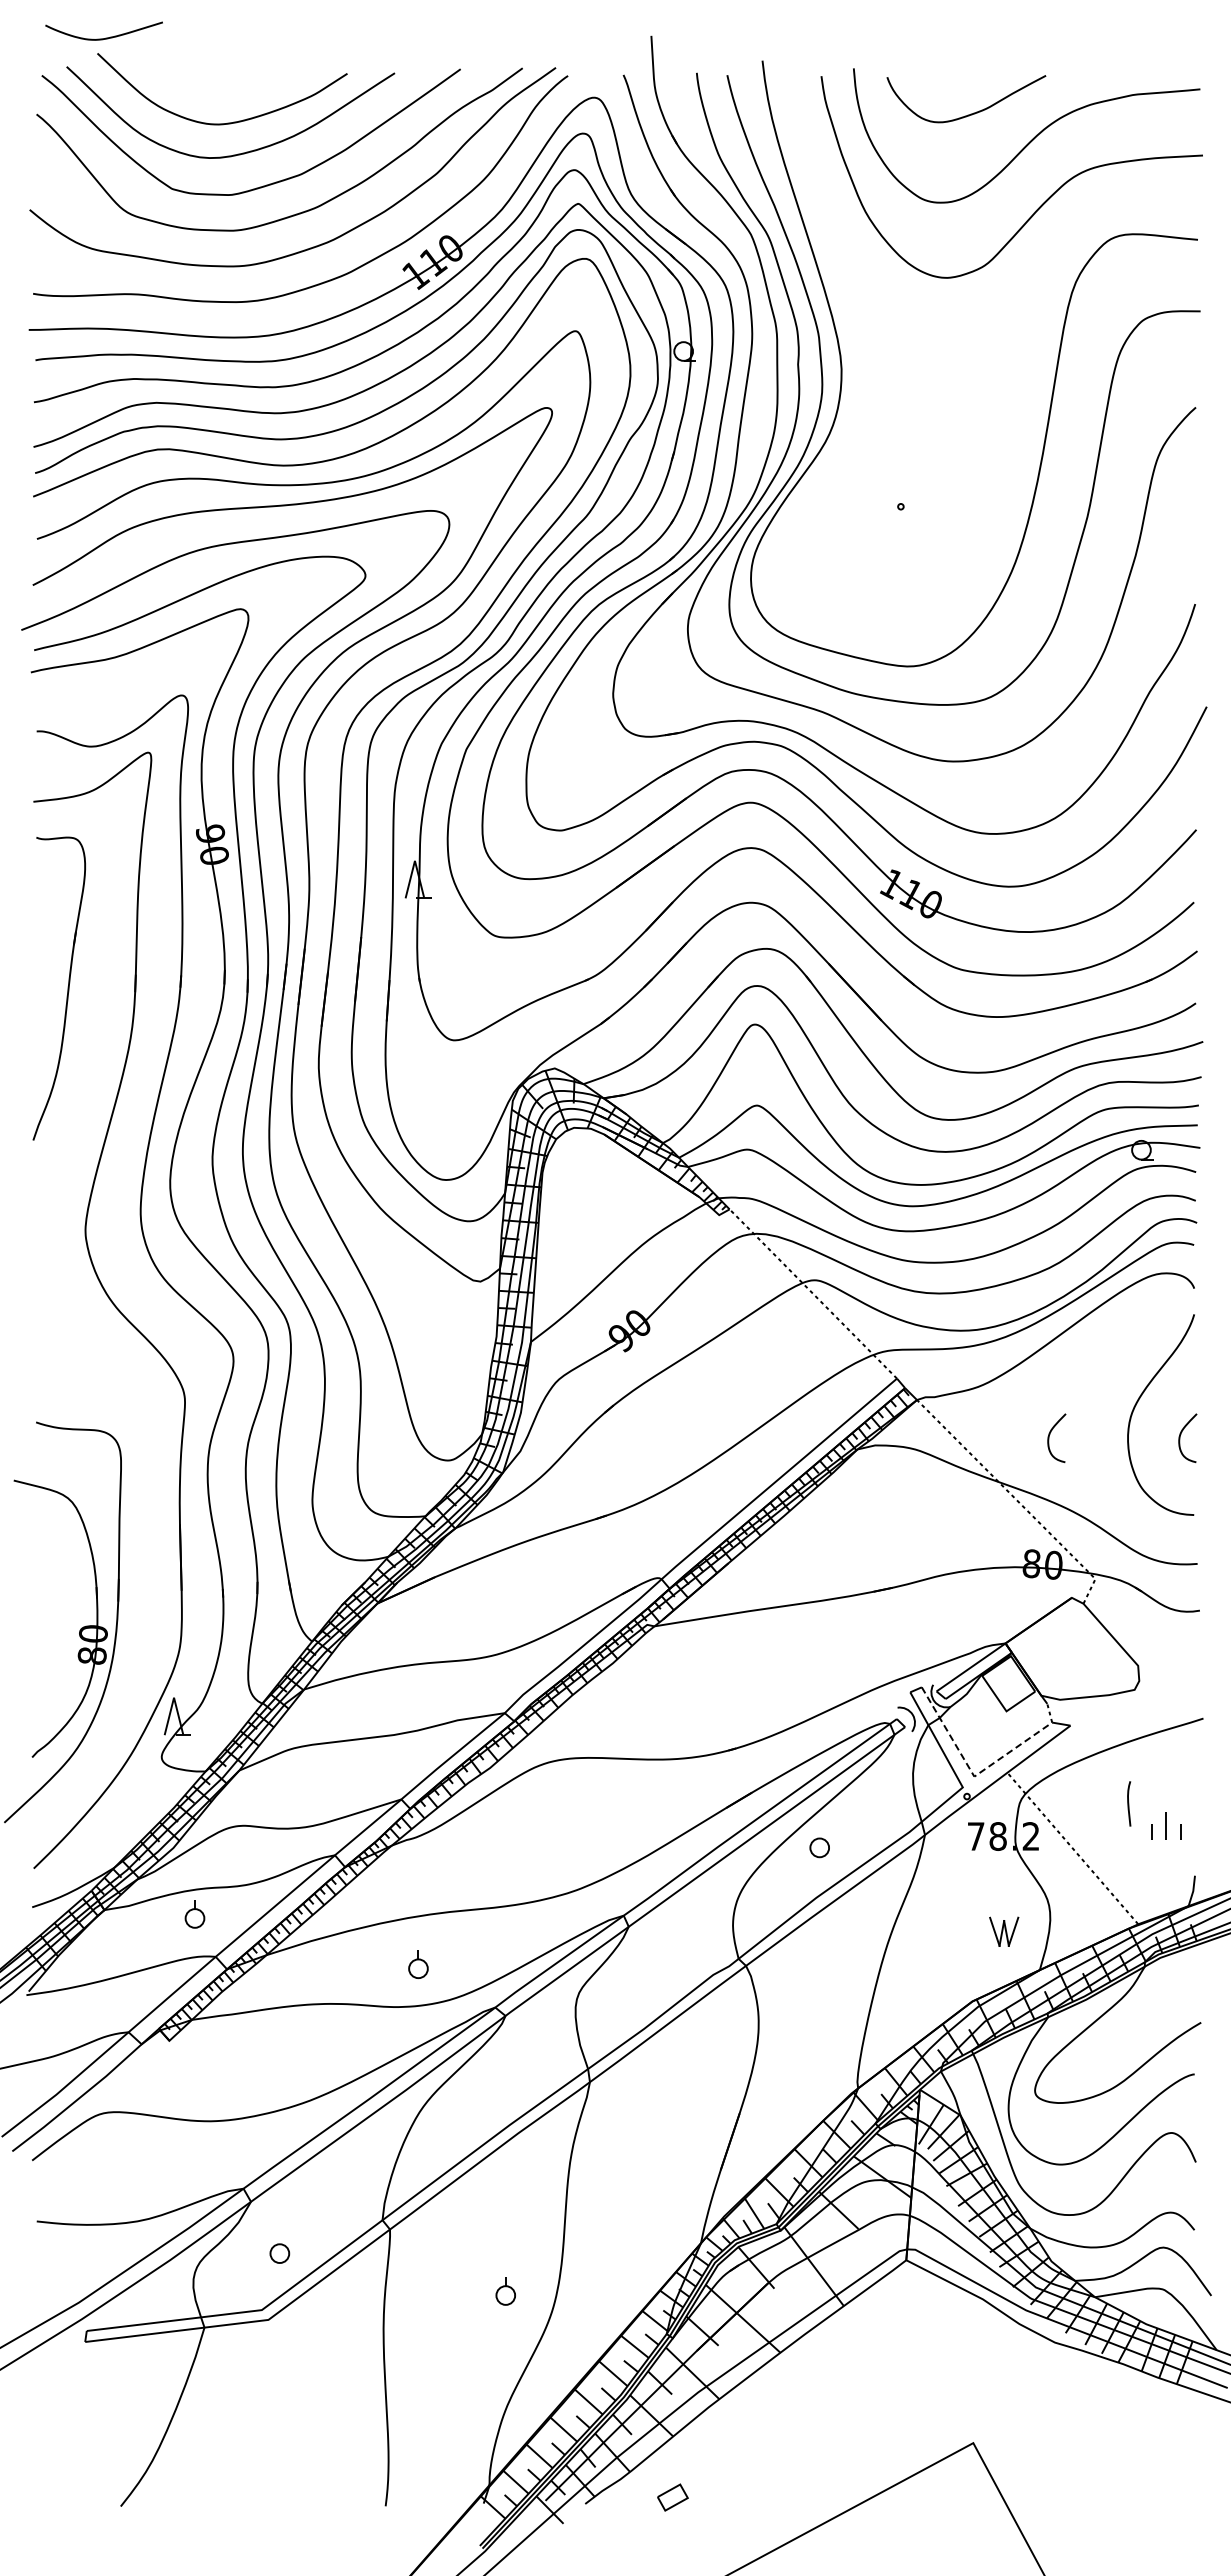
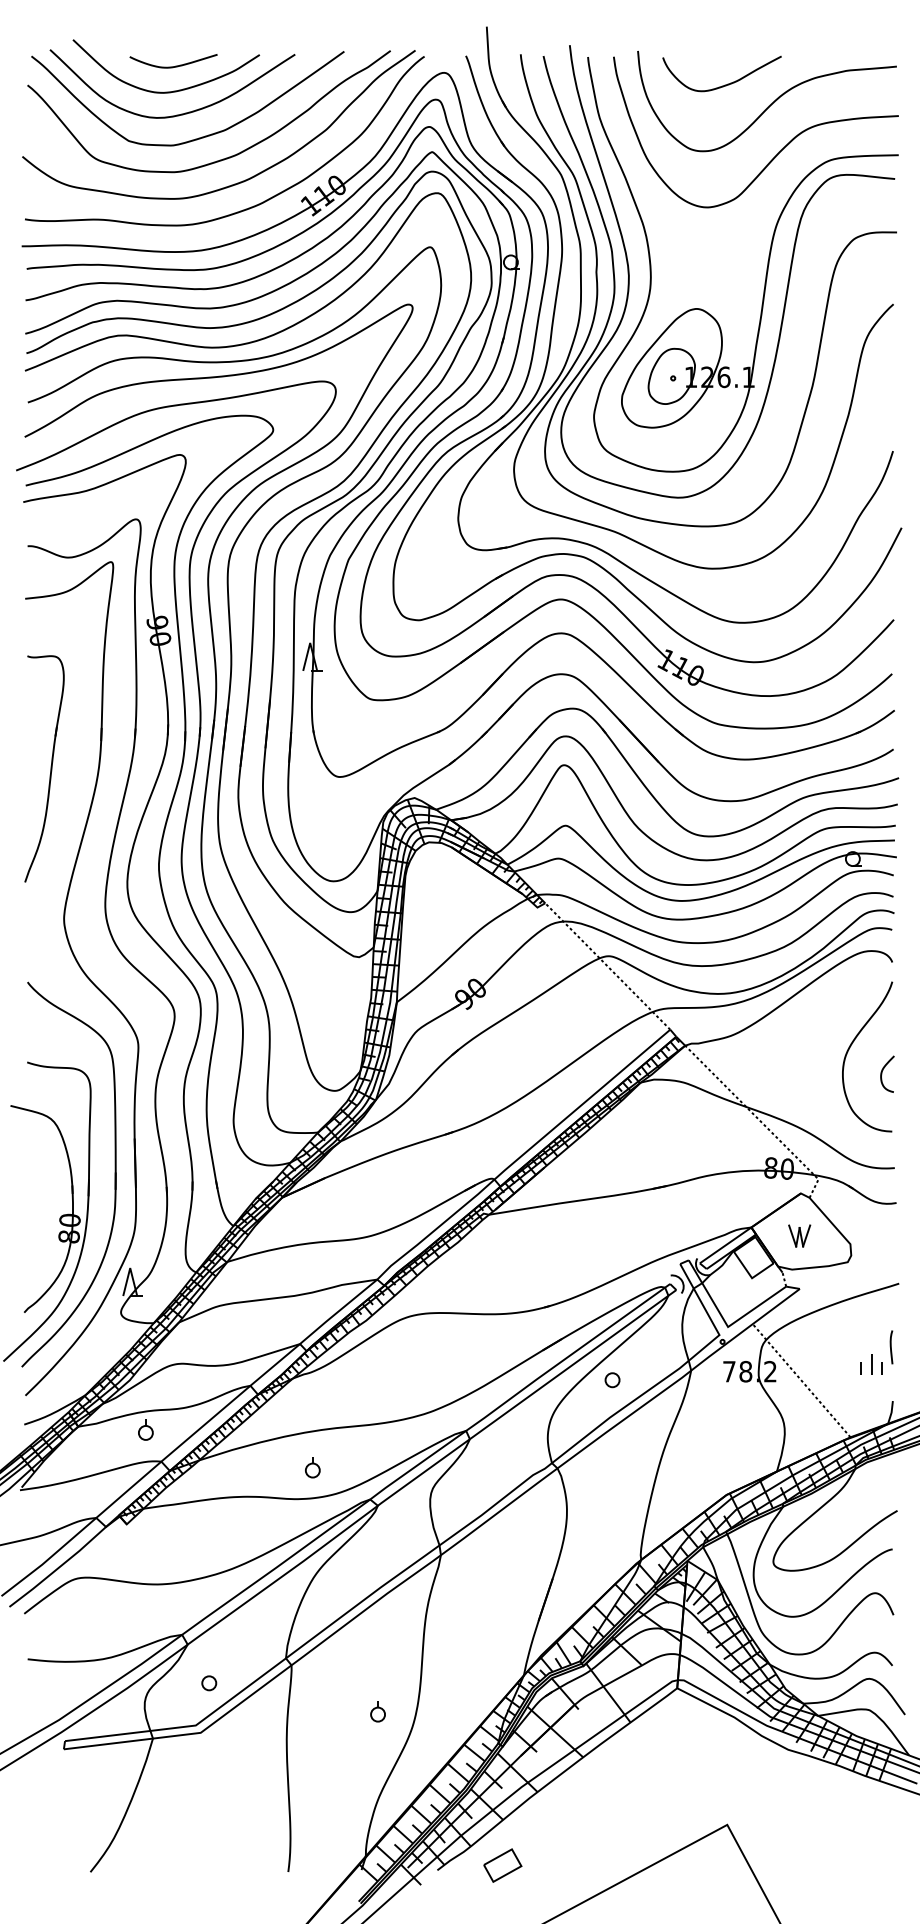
curve: (105, 37) -> (174, 65), moved
part: (1026, 357) -> (767, 266), added
part: (67, 988) -> (50, 768), moved
curve: (1049, 1438) -> (784, 1074), removed
part: (153, 1572) -> (114, 1174), added
line: (971, 1772) -> (725, 1323), dashed -> solid
curve: (1129, 1803) -> (891, 1347), moved
part: (1004, 1931) -> (799, 1235), moved
part: (672, 2497) -> (502, 1865), size x1.67

